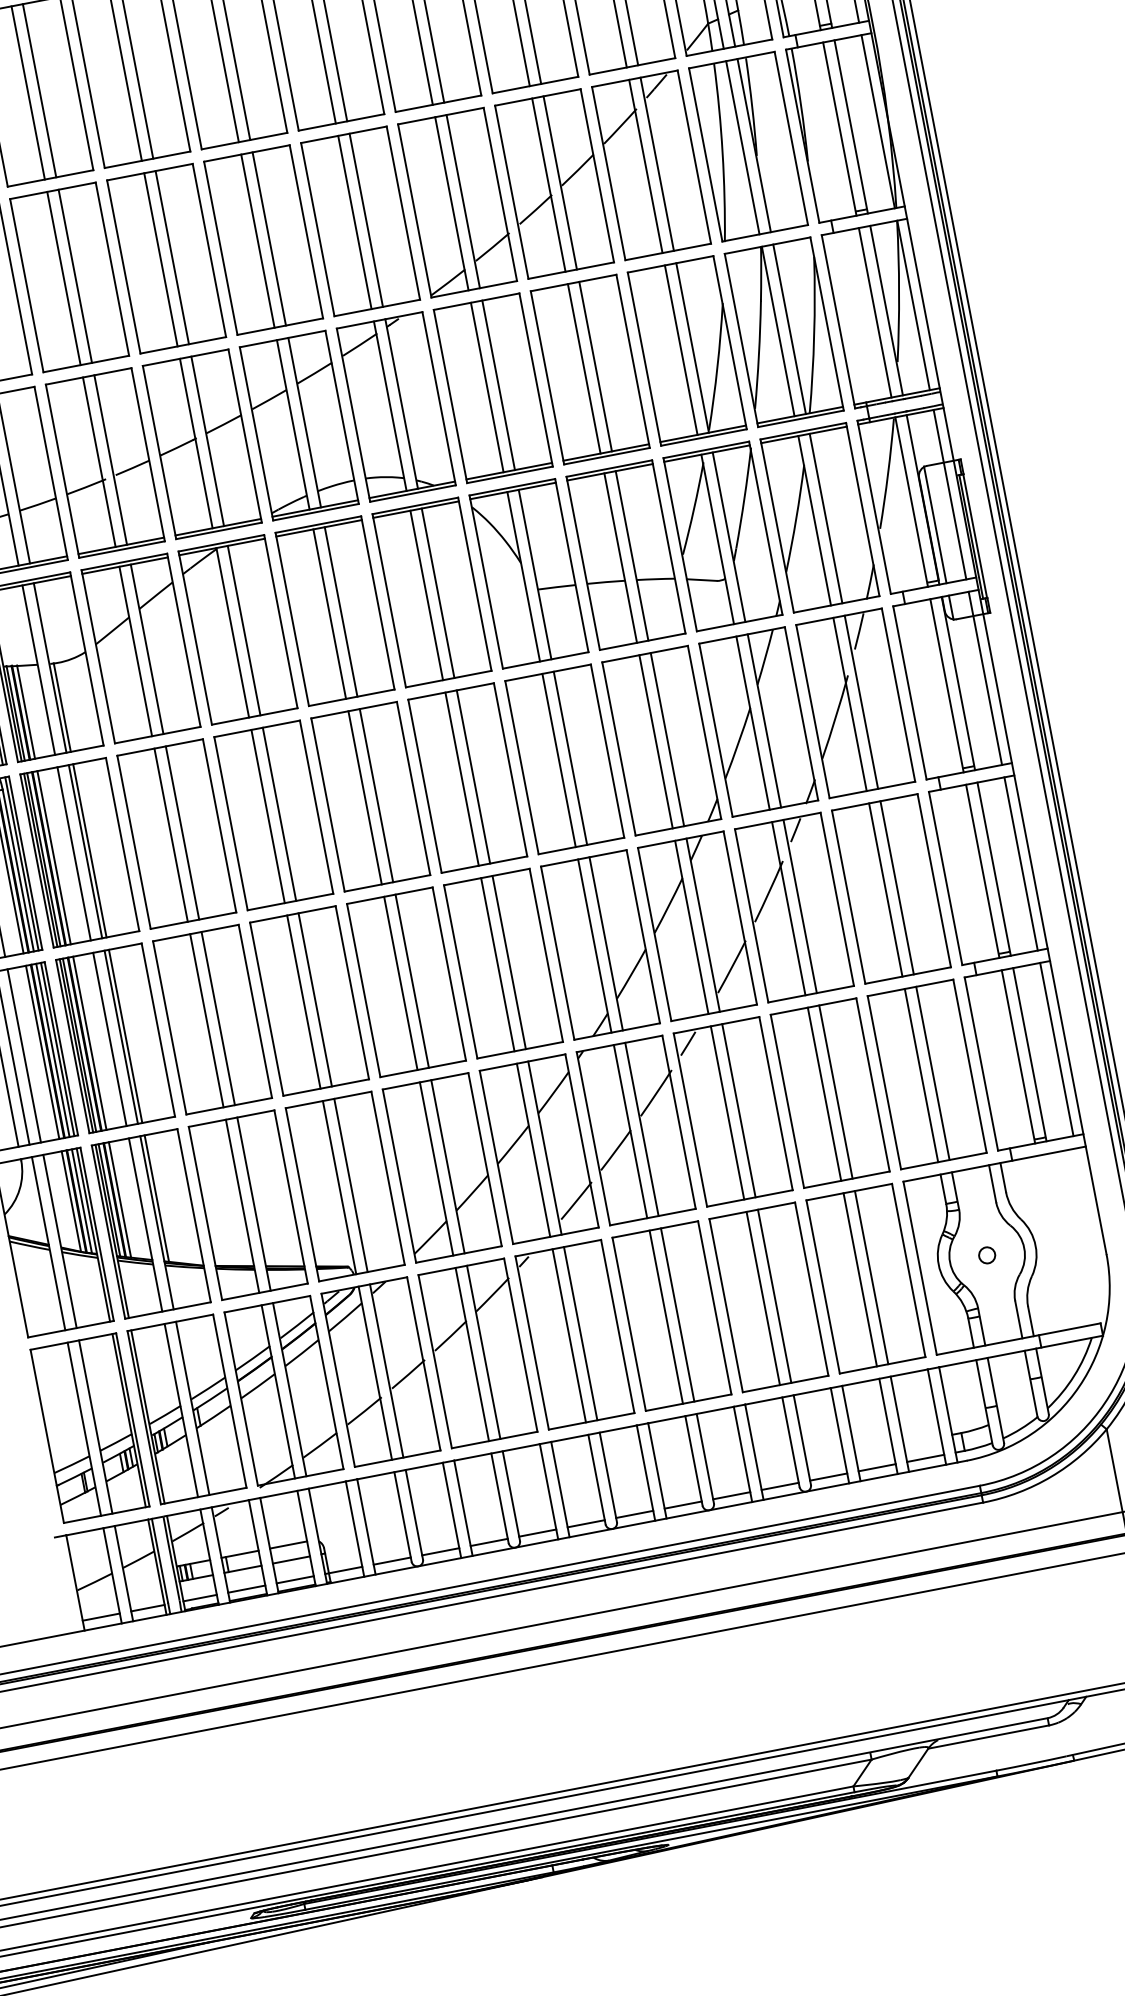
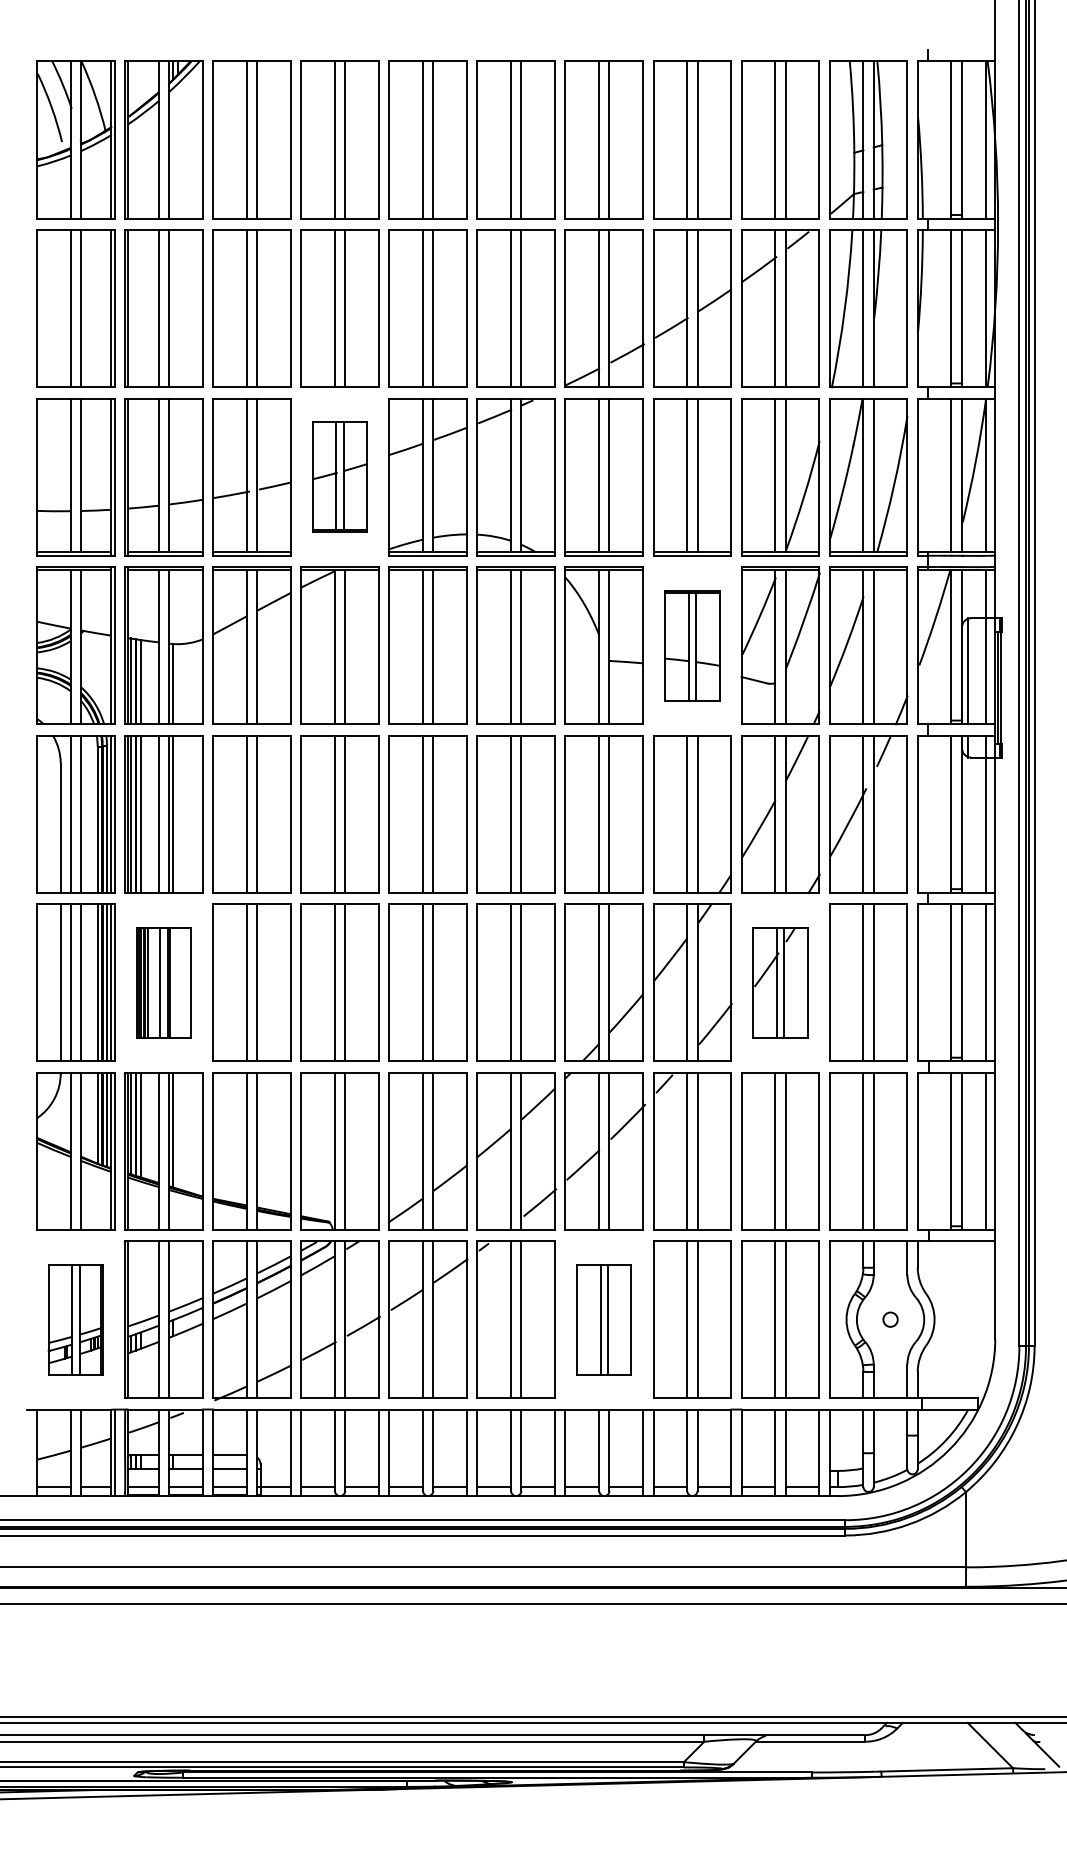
part: (201, 444) -> (339, 477), size x0.7
part: (626, 554) -> (692, 645), size x0.7
part: (794, 907) -> (780, 982), size x0.7
part: (115, 1038) -> (163, 982), size x0.7
part: (671, 1316) -> (603, 1319), size x0.7
part: (89, 1427) -> (75, 1319), size x0.7

